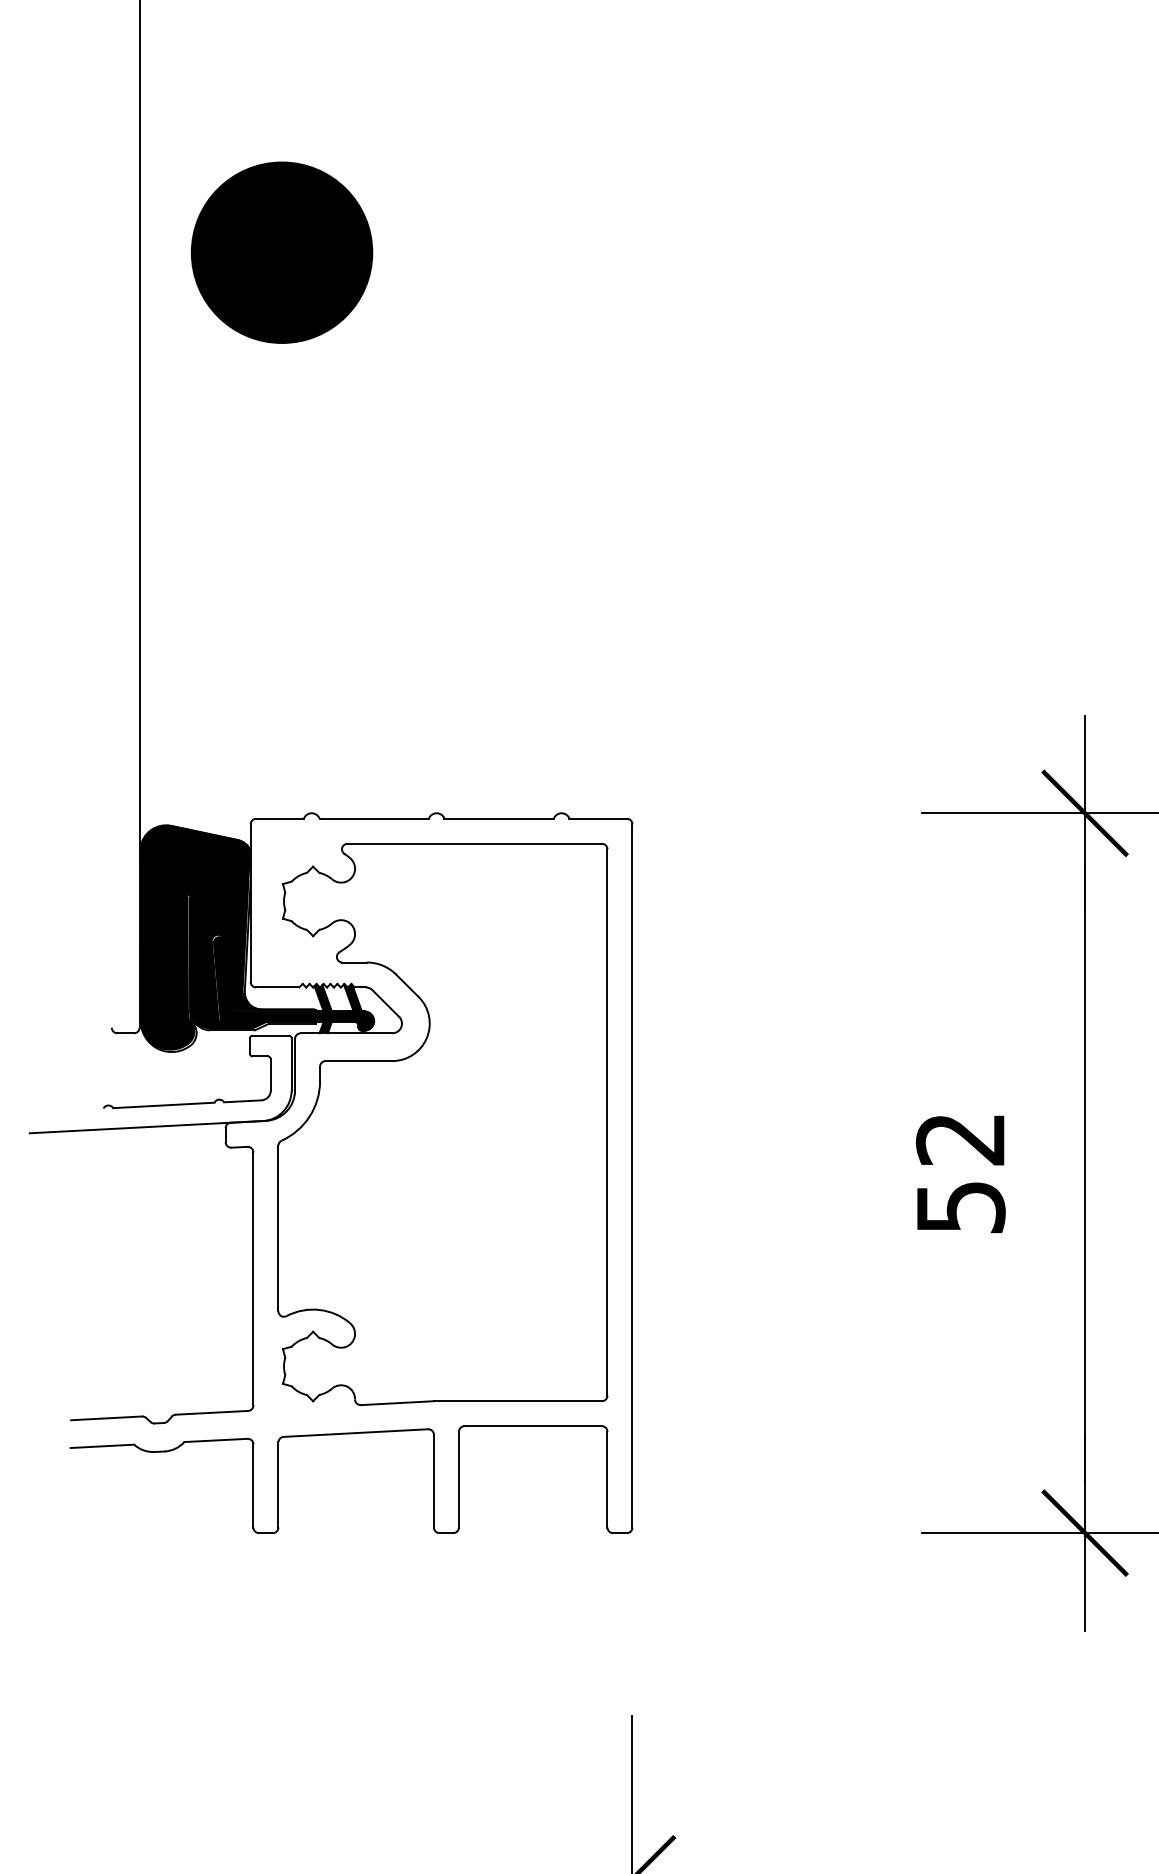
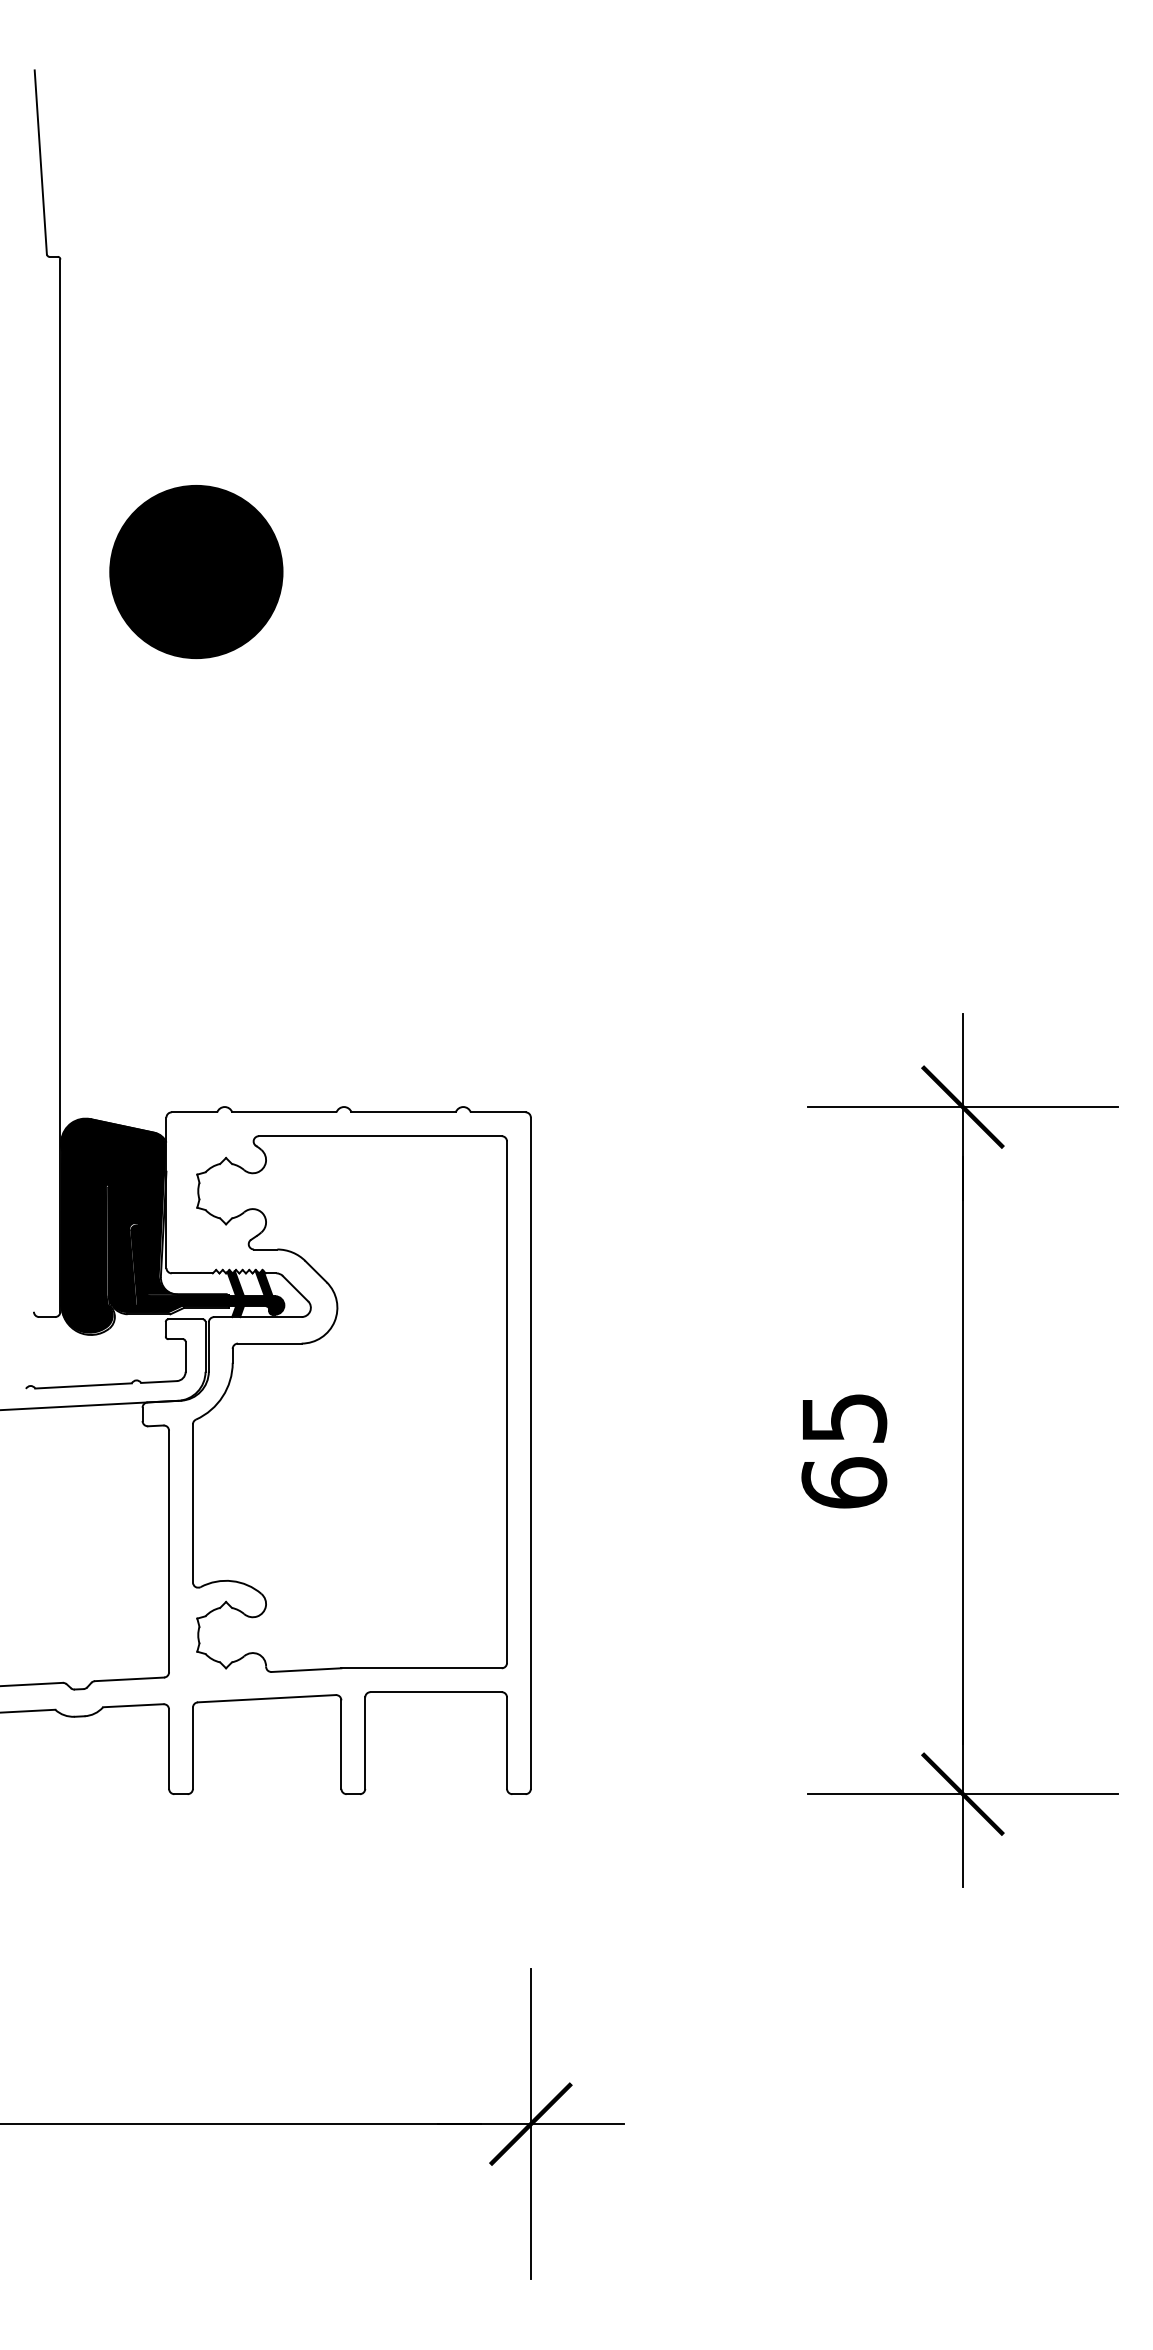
text: (960, 1174) -> (844, 1451), 52 -> 65

